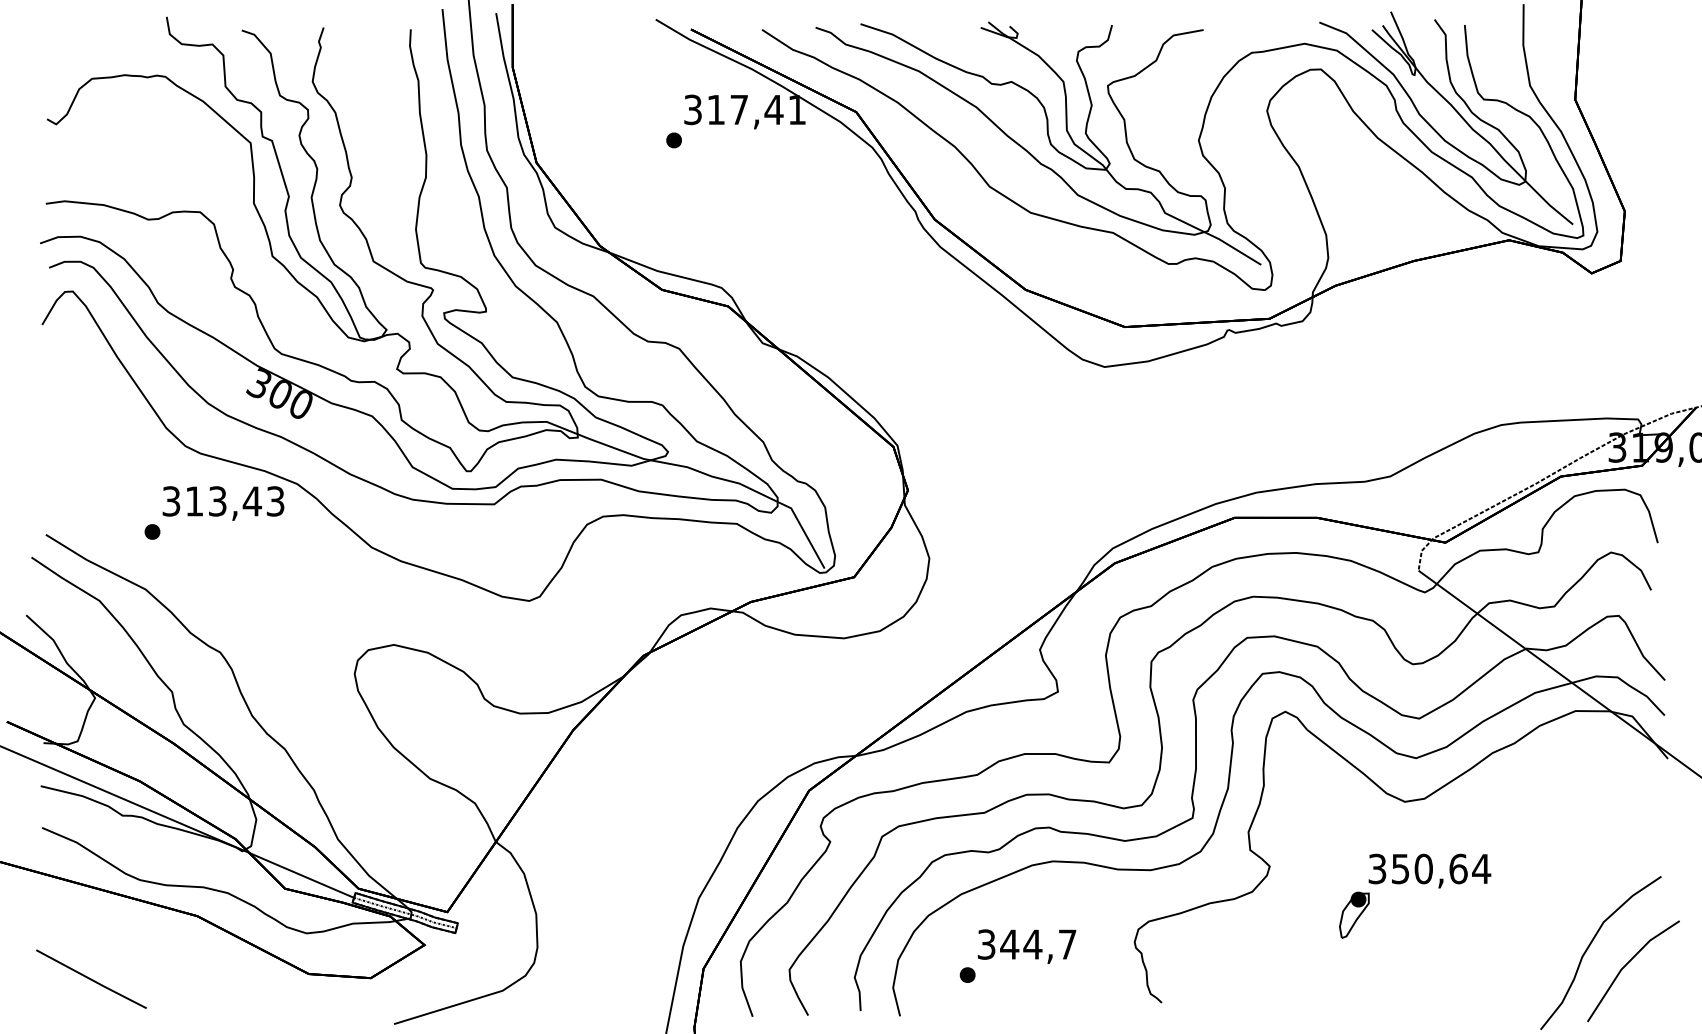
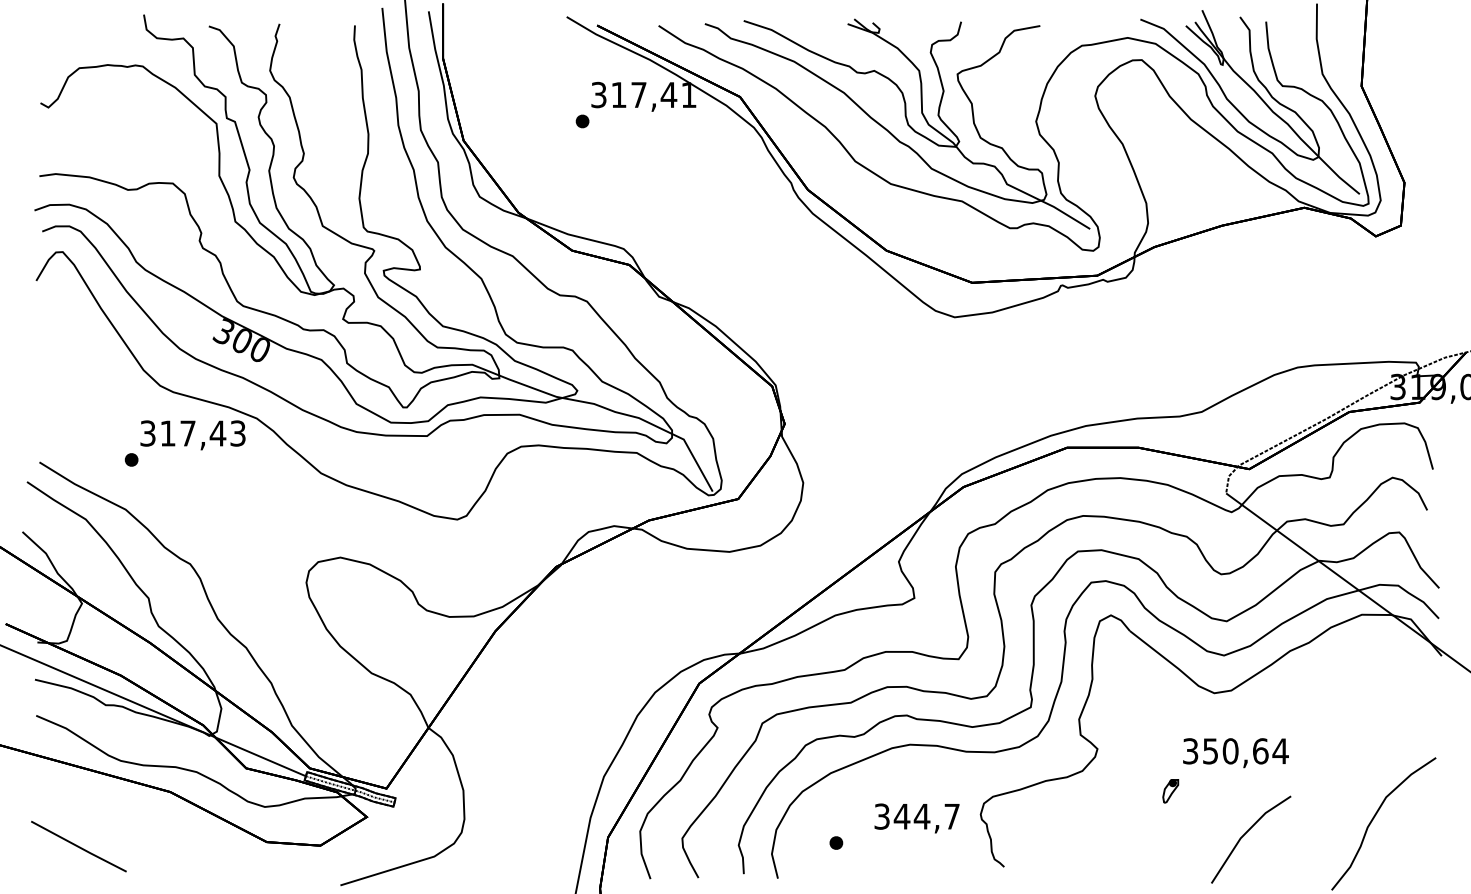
text: (217, 501) -> (187, 433), 313,43 -> 317,43
part: (1354, 914) -> (1170, 790), size x0.6
text: (1027, 946) -> (917, 818), moved
line: (1627, 964) -> (1245, 833), moved

